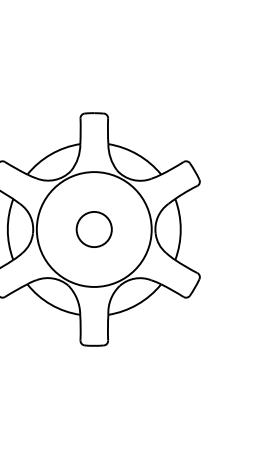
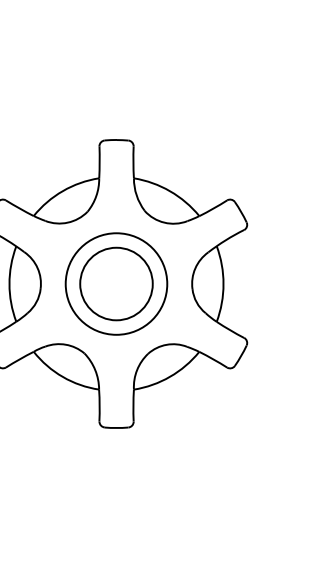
circle: (93, 229) -> (115, 284), size x1.67
circle: (94, 229) -> (116, 284), size x0.71

